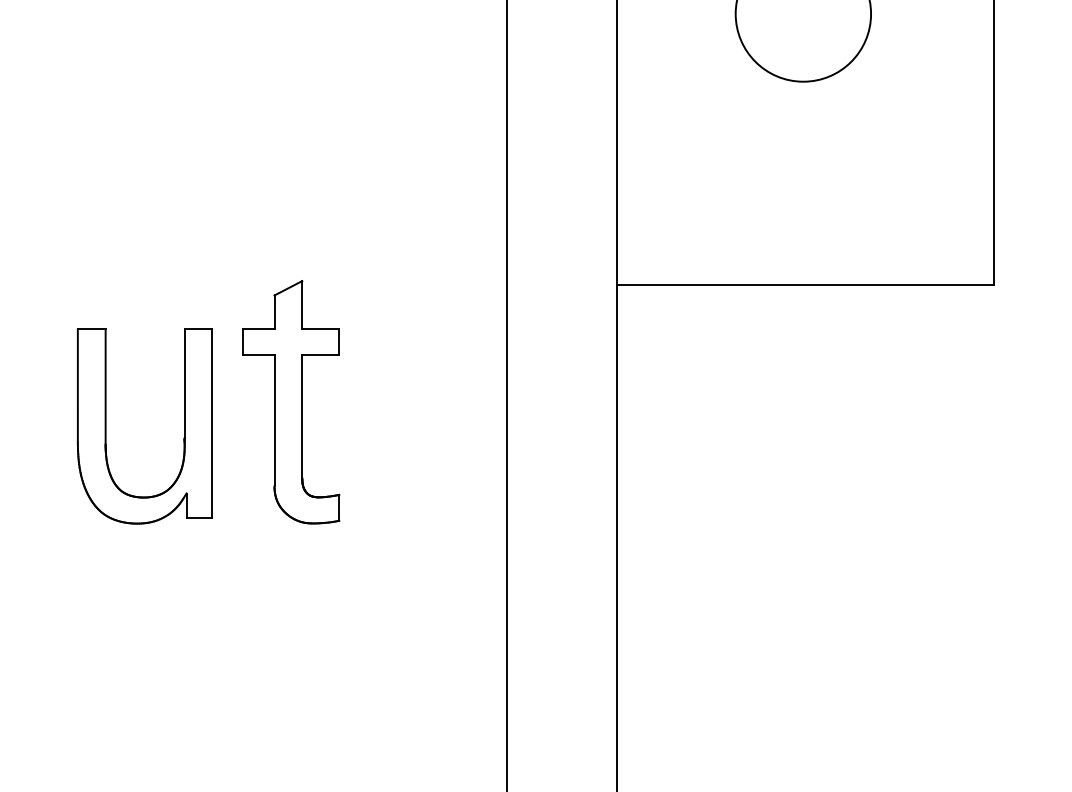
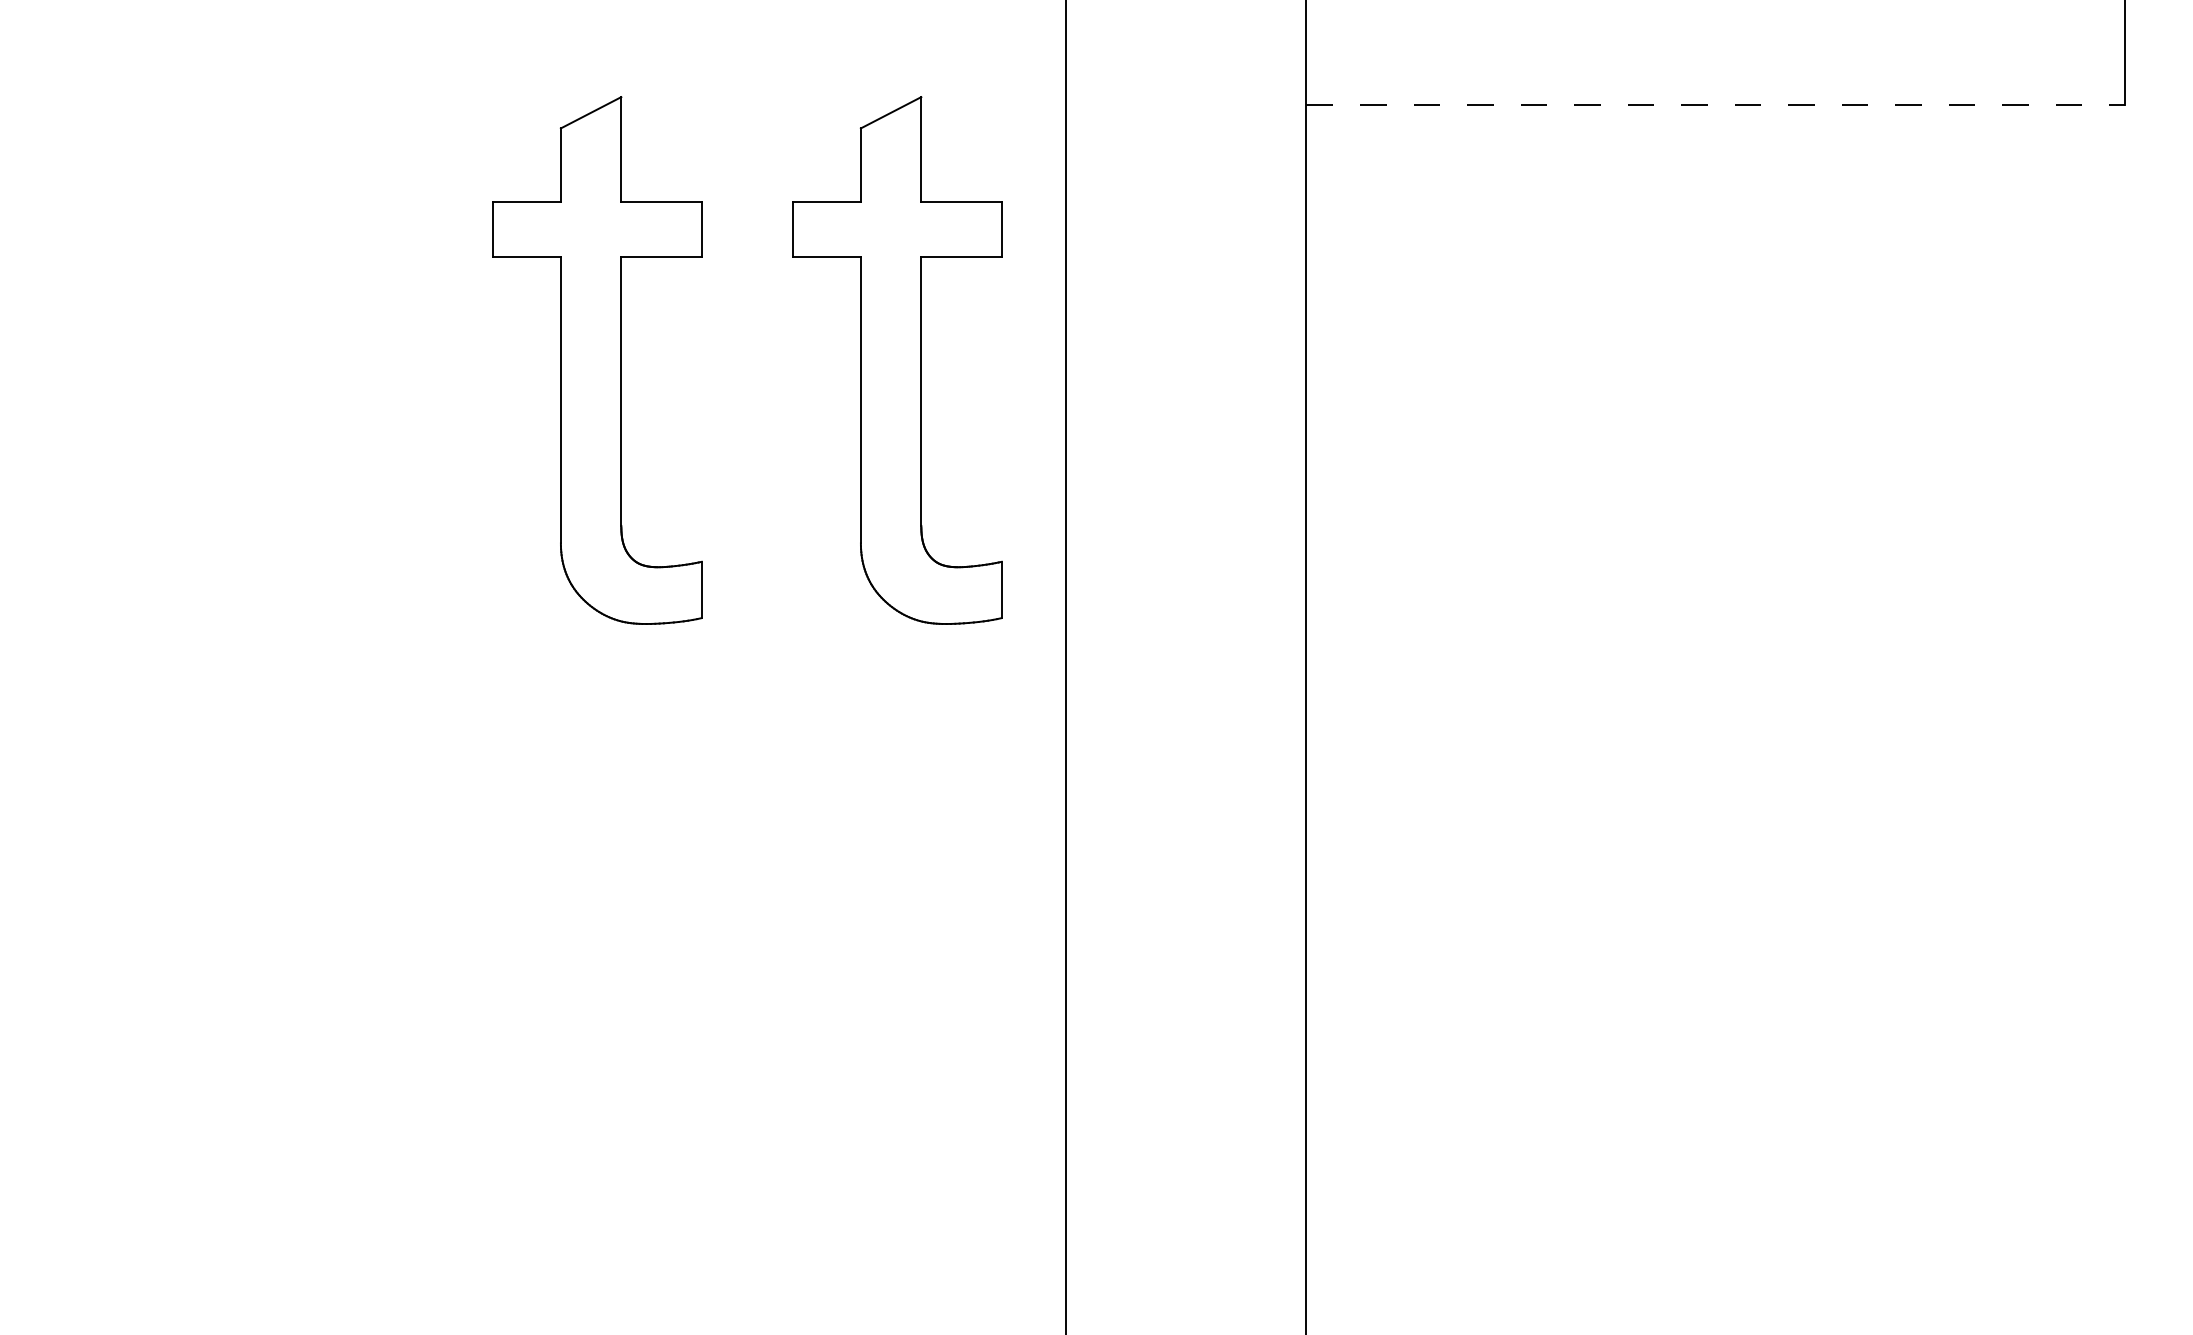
line: (806, 284) -> (1717, 104), solid -> dashed
part: (429, 402) -> (897, 361), added
part: (106, 426) -> (195, 413), removed

